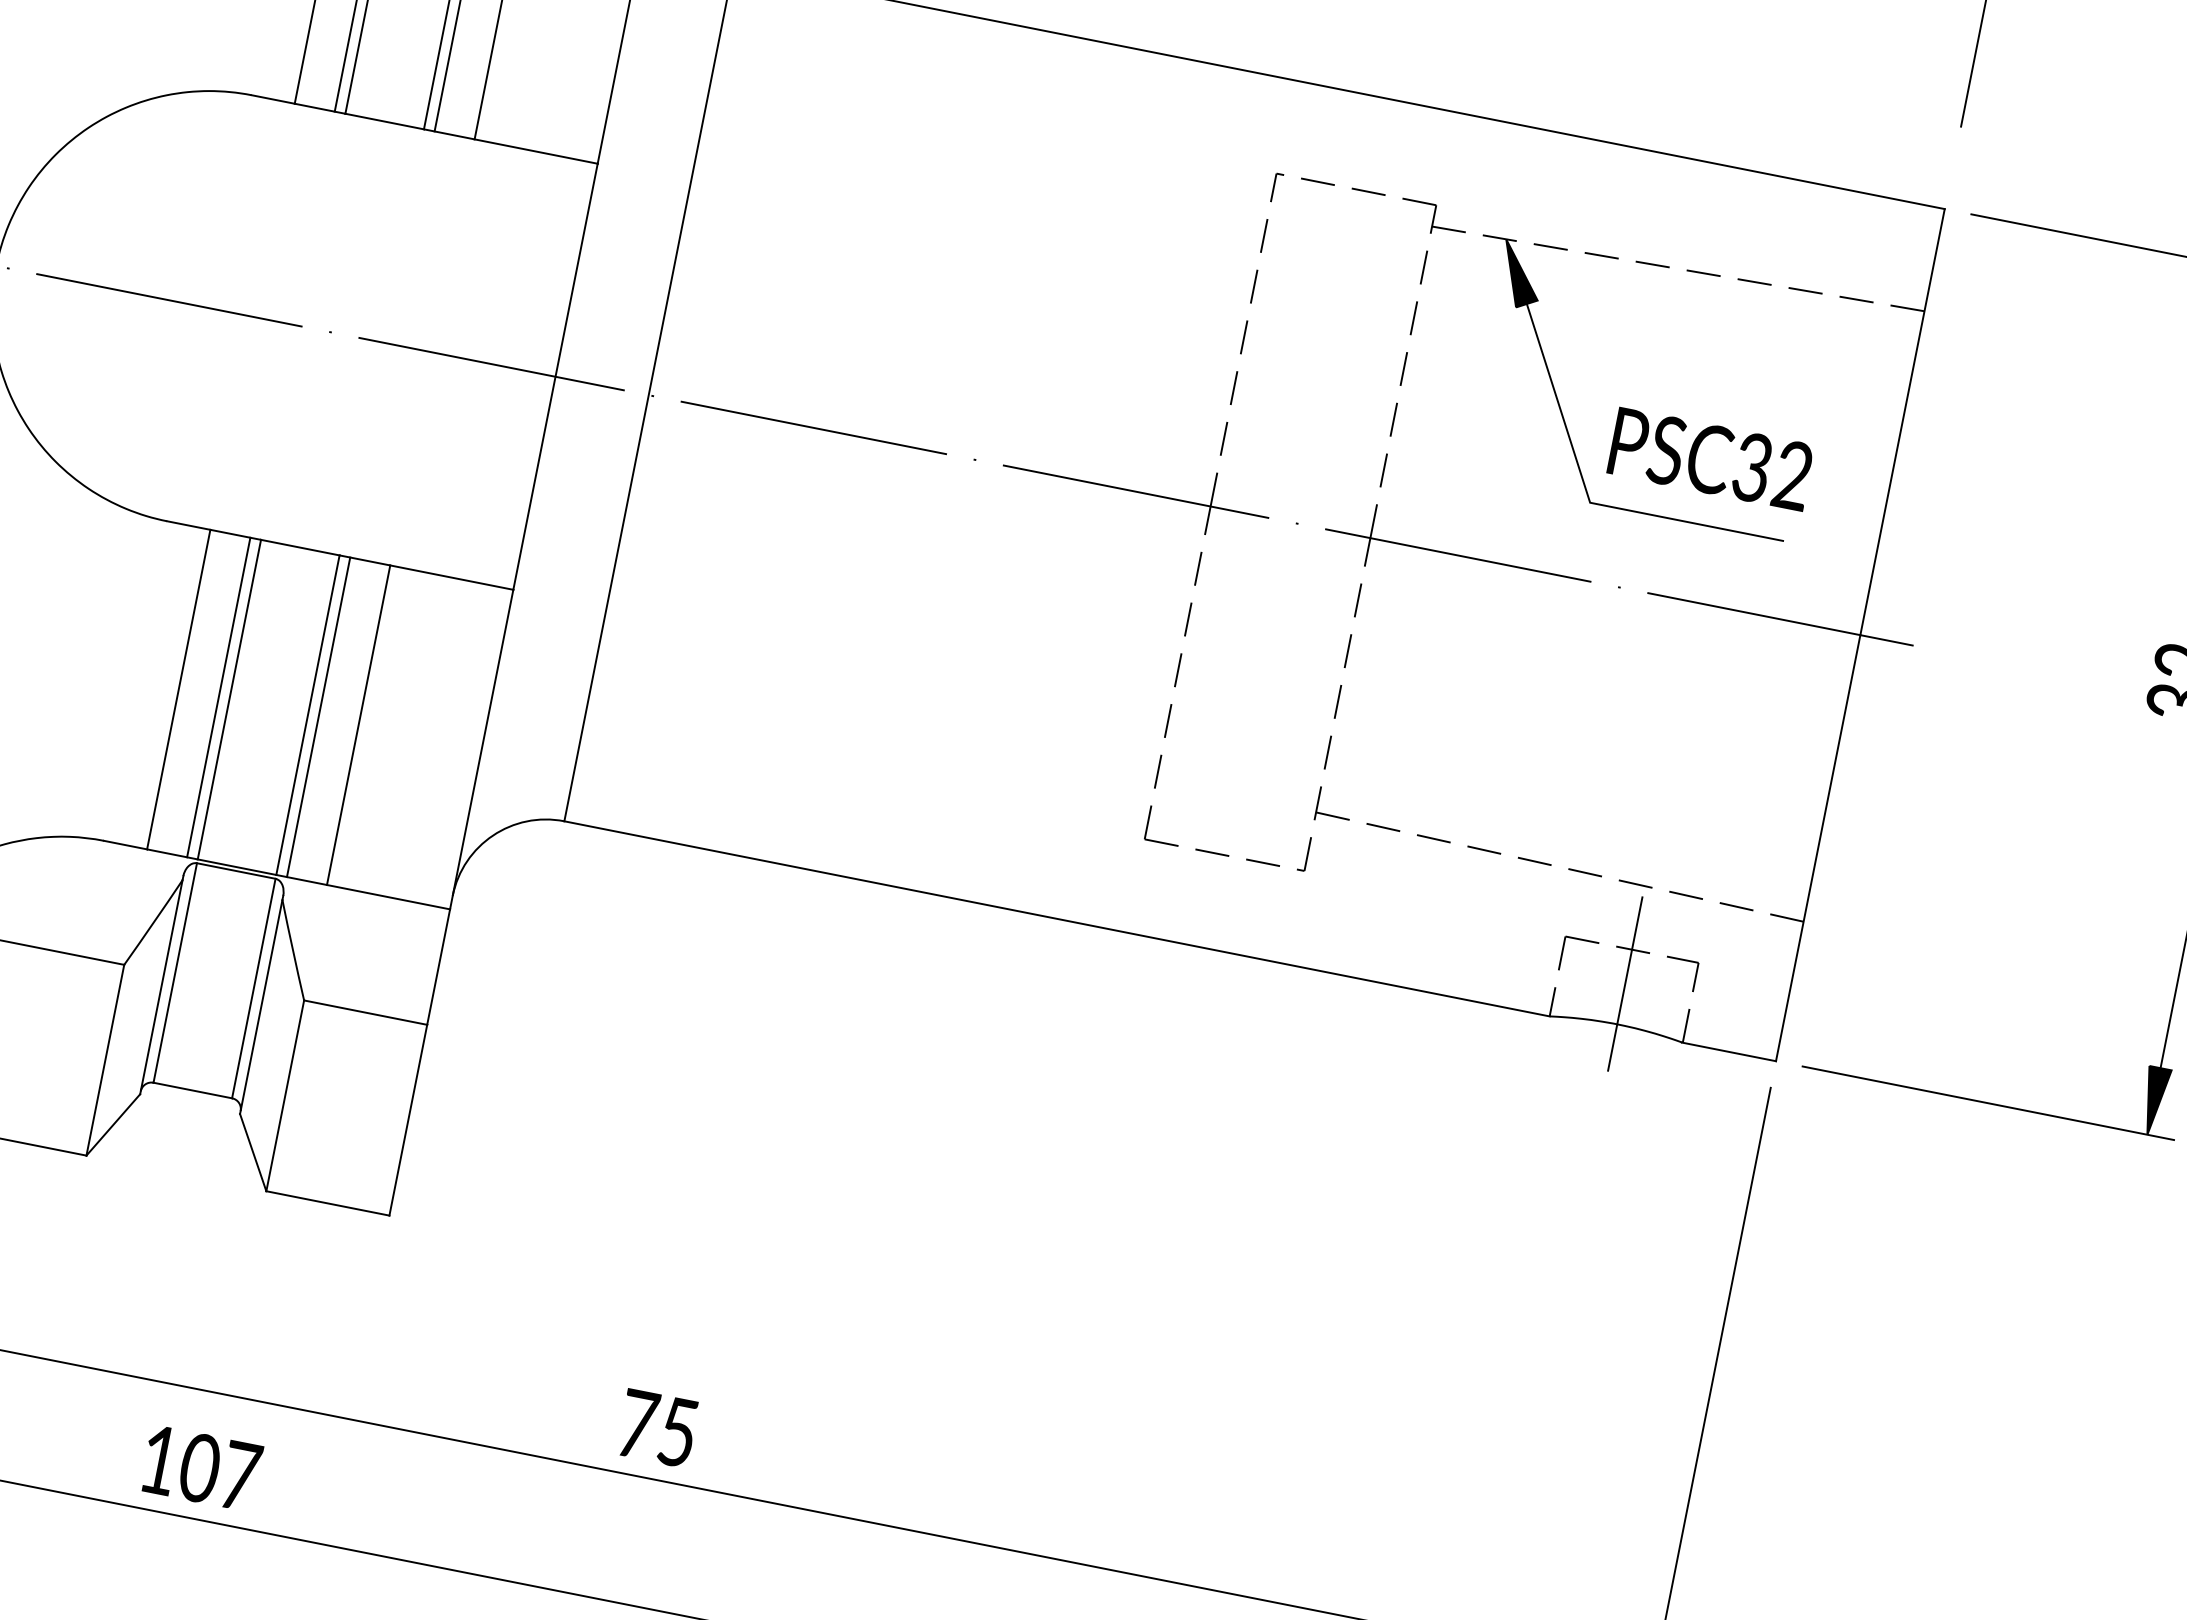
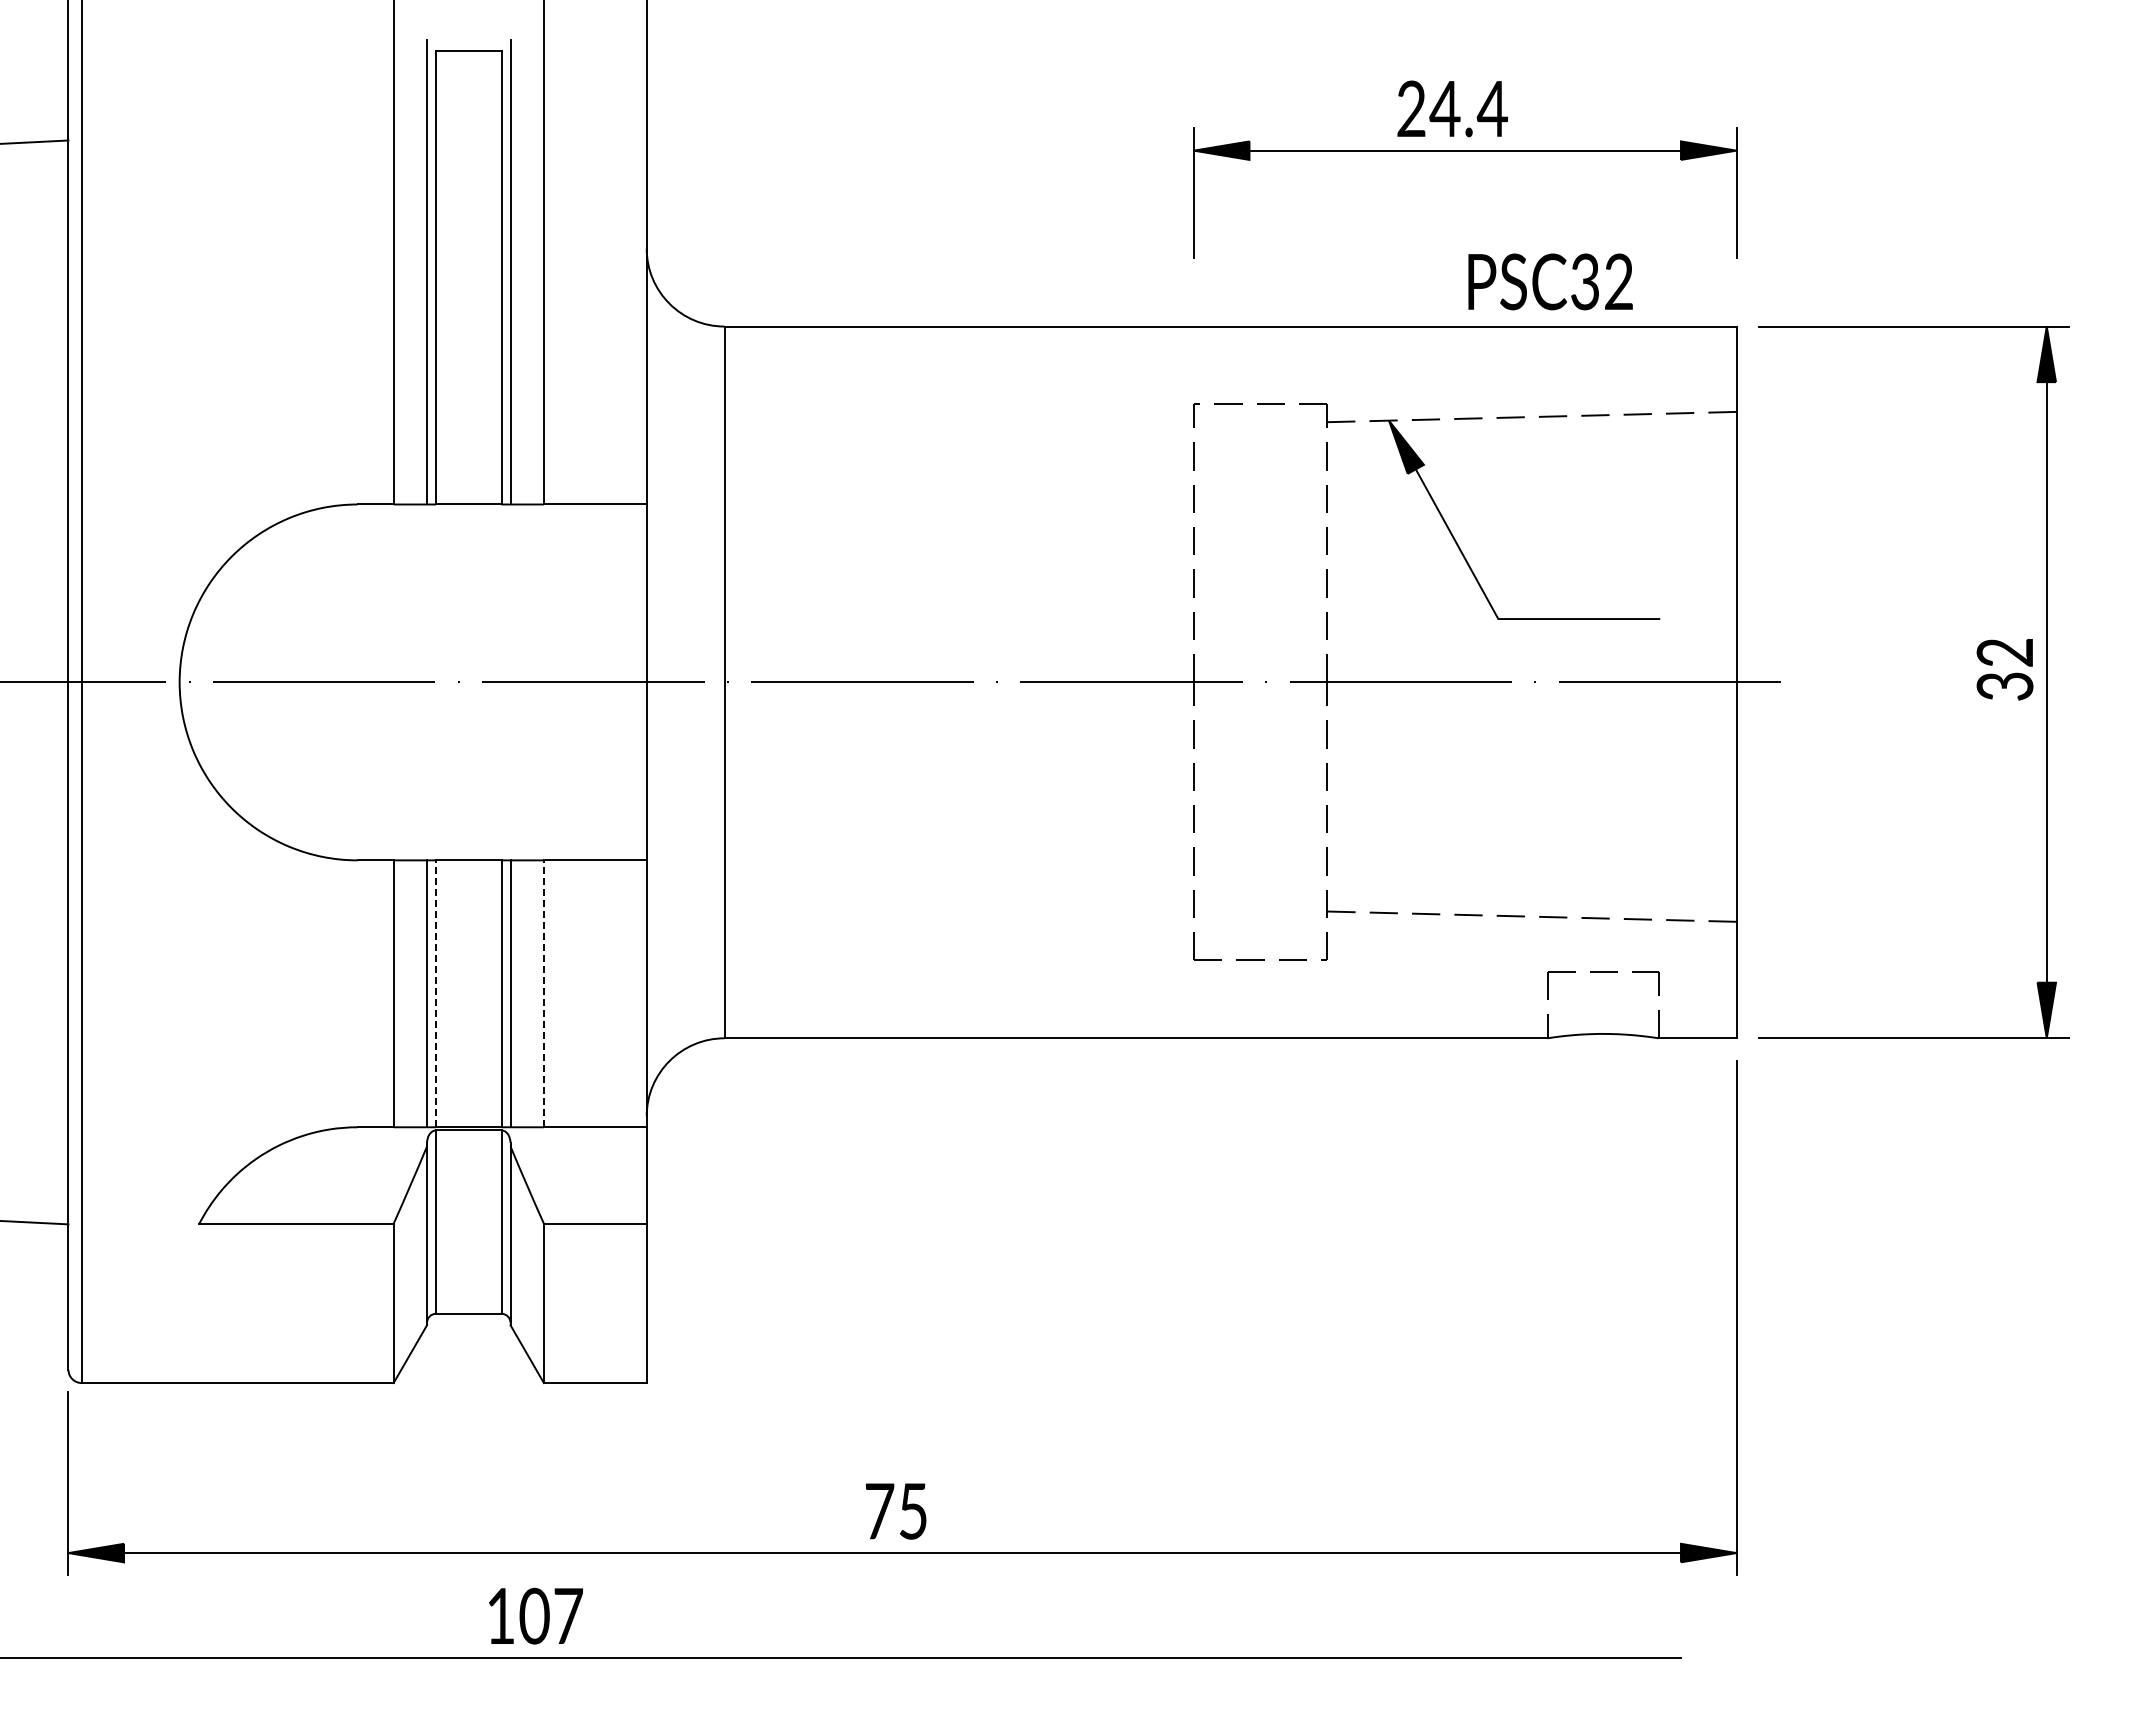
text: (1711, 458) -> (1550, 281), moved
line: (228, 699) -> (435, 993), solid -> dashed
line: (358, 724) -> (543, 993), solid -> dashed
line: (1625, 984) -> (1603, 1000), removed

